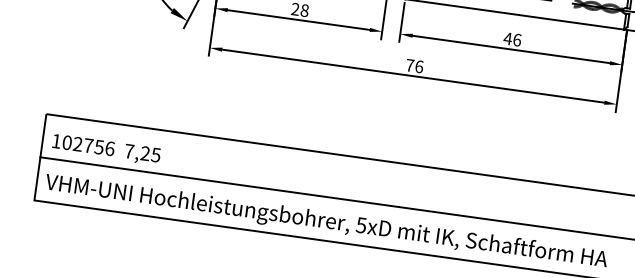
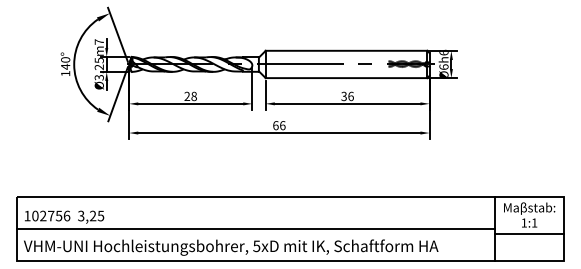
text: (508, 38) -> (344, 96), 46 -> 36
text: (409, 65) -> (275, 125), 76 -> 66
text: (129, 150) -> (81, 215), 7,25 -> 3,25

